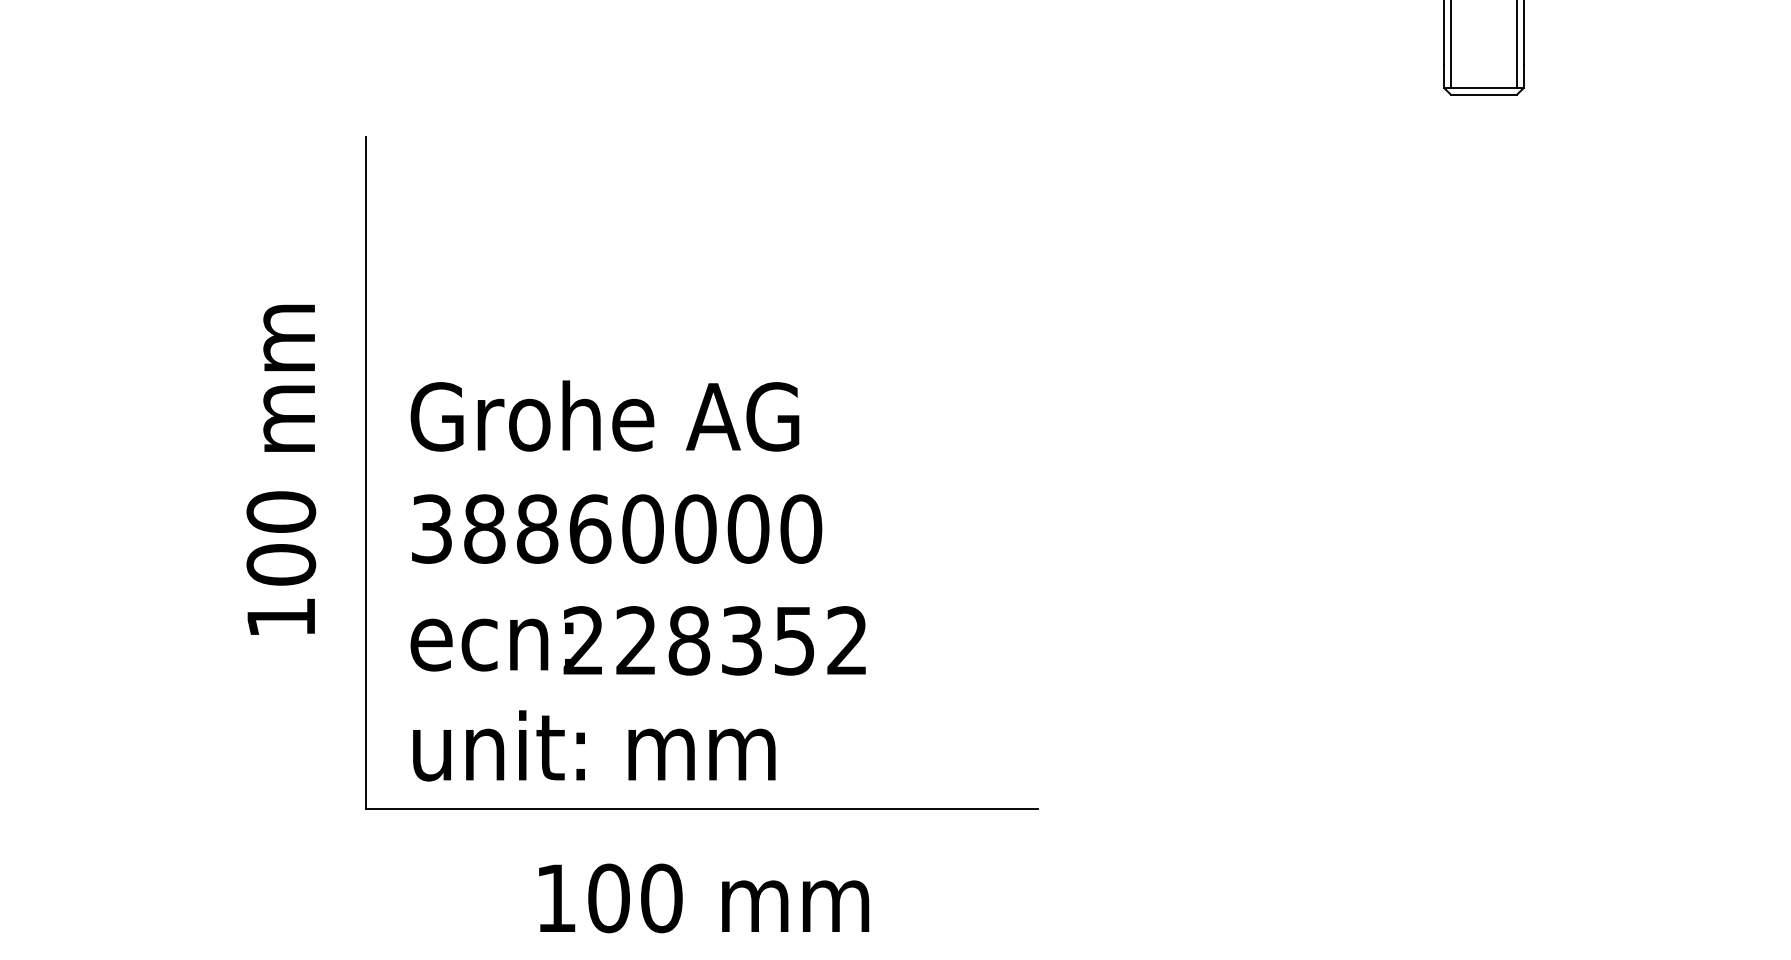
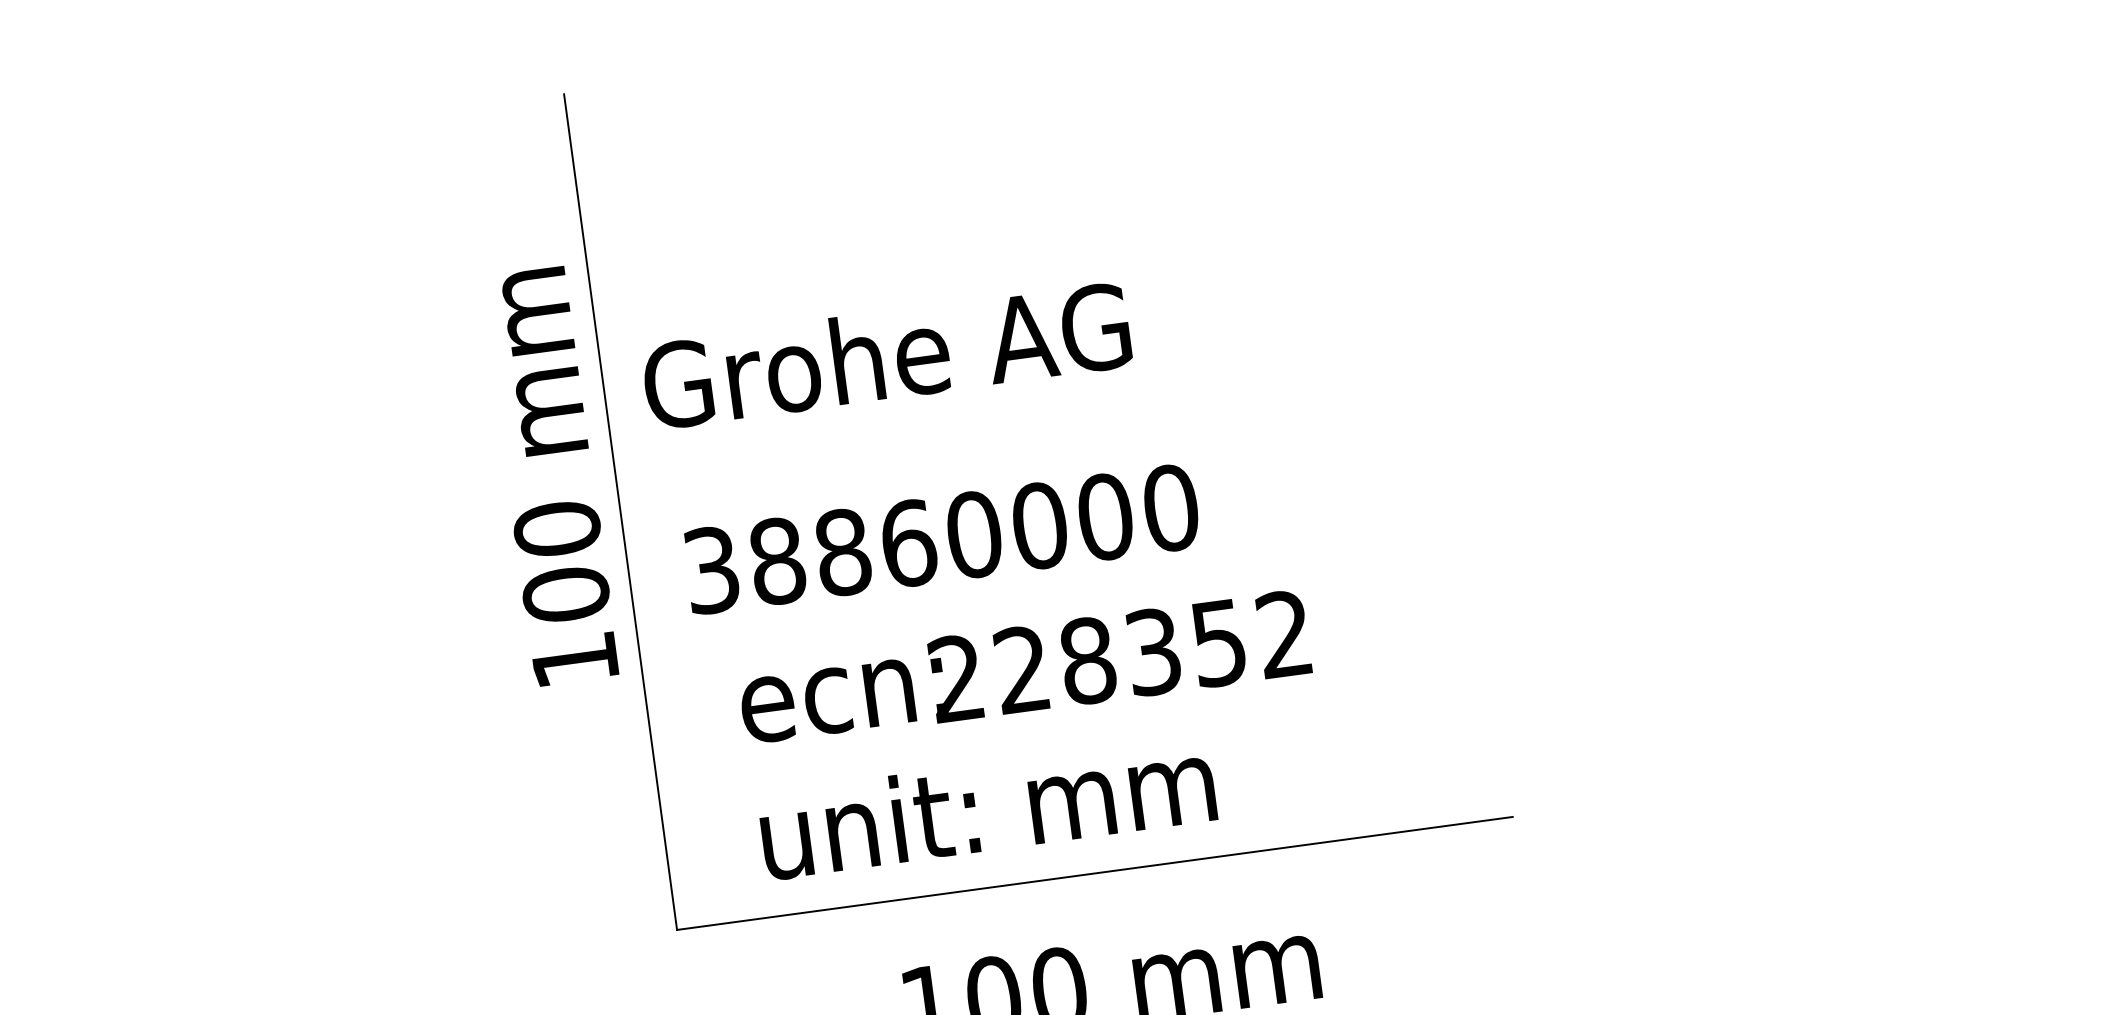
text: (604, 415) -> (885, 354), moved
text: (281, 469) -> (550, 476), moved
text: (637, 640) -> (1023, 669), moved
text: (594, 745) -> (987, 806), moved

